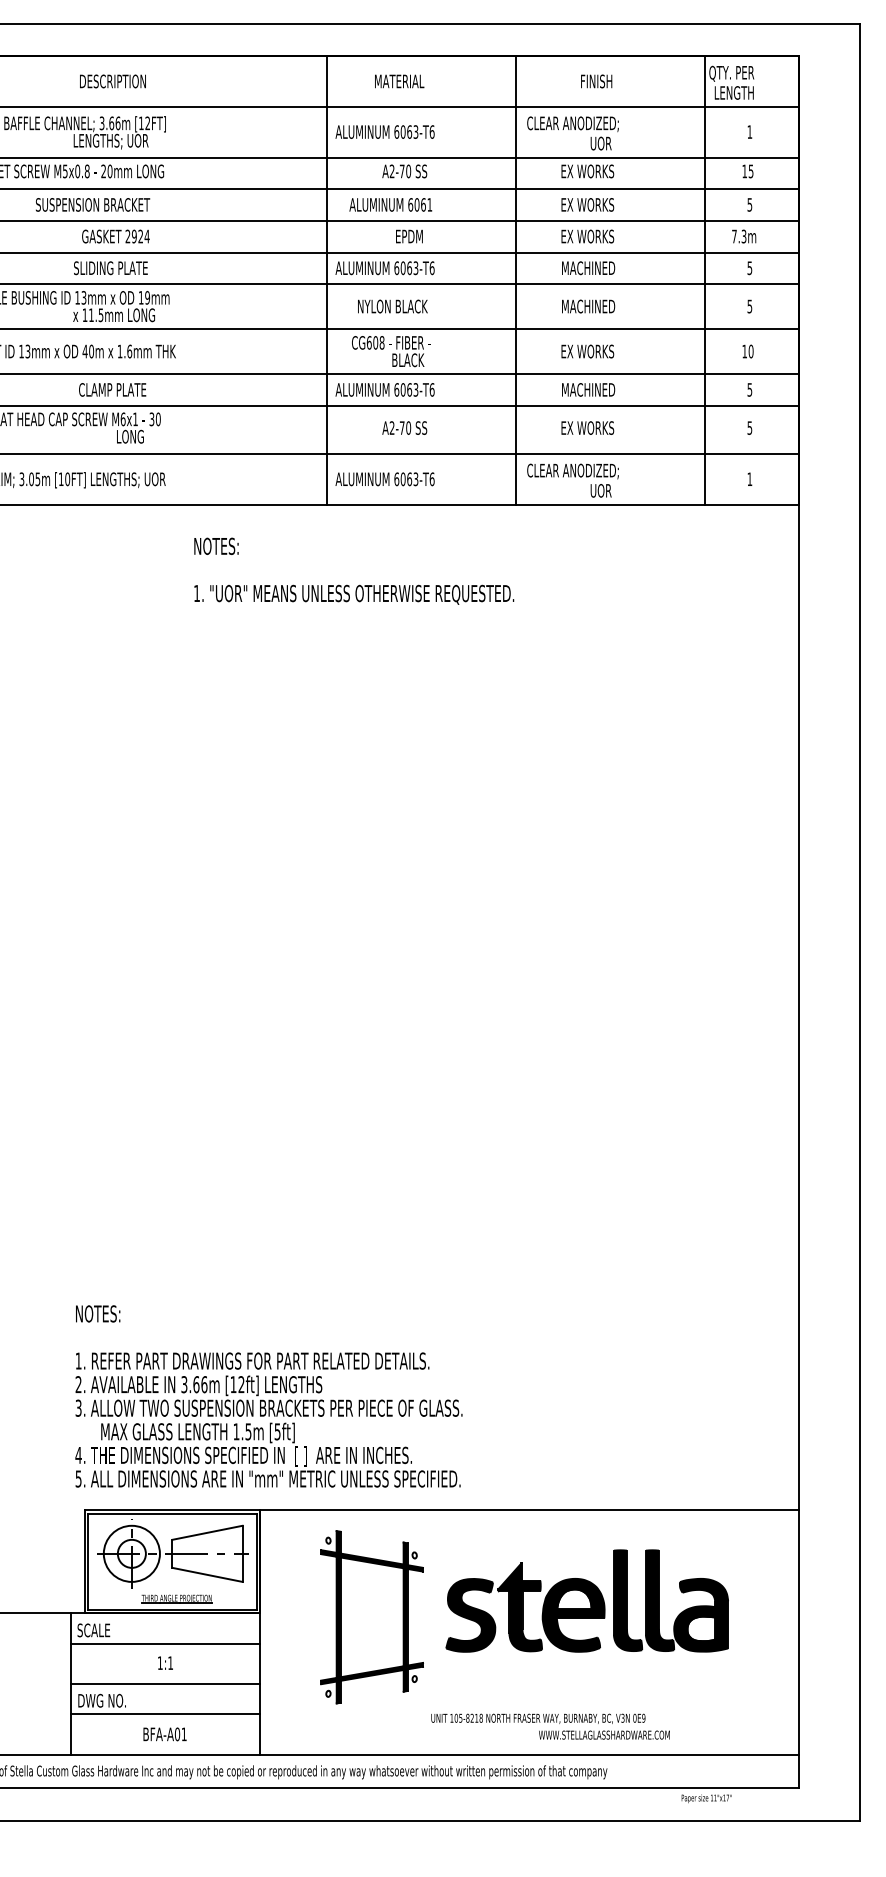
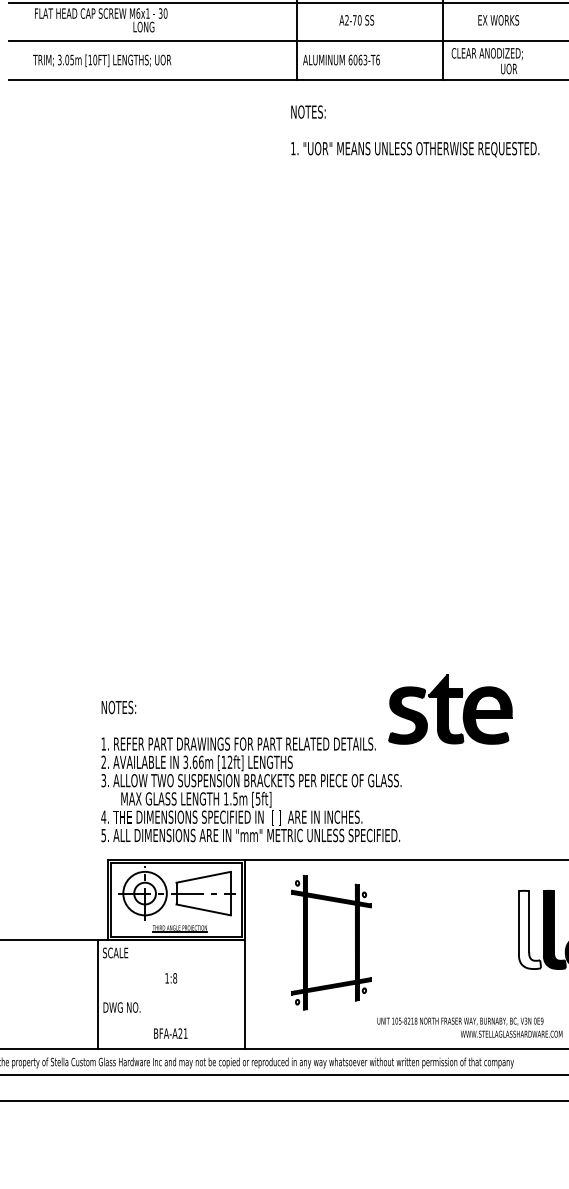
text: (354, 570) -> (415, 130), moved
fill: (627, 1600) -> (529, 929), removed
part: (525, 1607) -> (450, 709), moved
line: (165, 1643) -> (171, 963), removed
text: (170, 1663) -> (175, 978), 1:1 -> 1:8
line: (165, 1683) -> (171, 994), removed
line: (165, 1714) -> (171, 1018), removed
text: (177, 1734) -> (180, 1033), BFA-A01 -> BFA-A21

